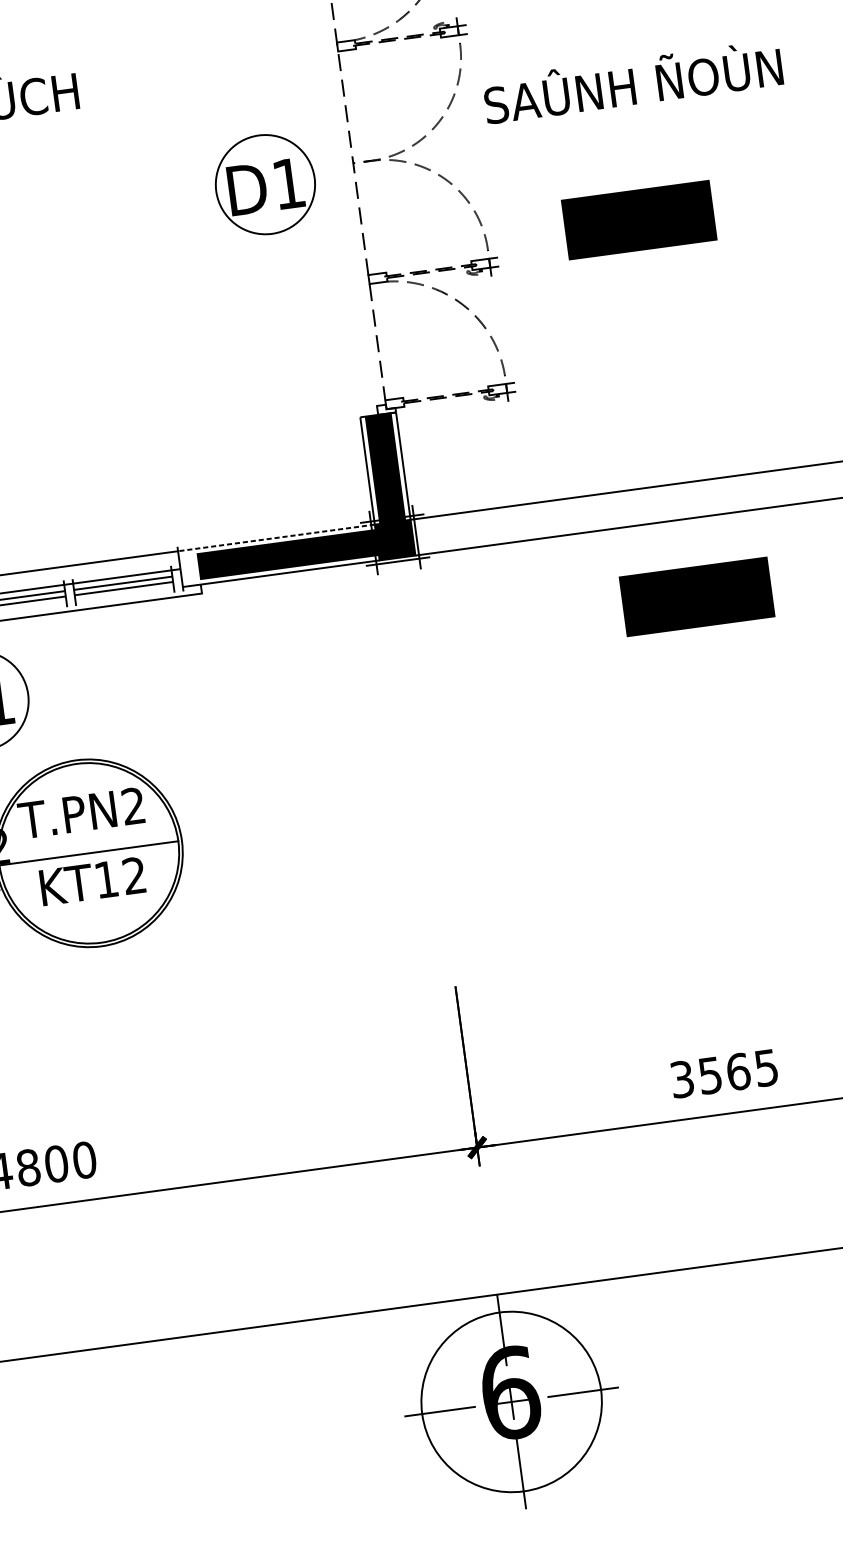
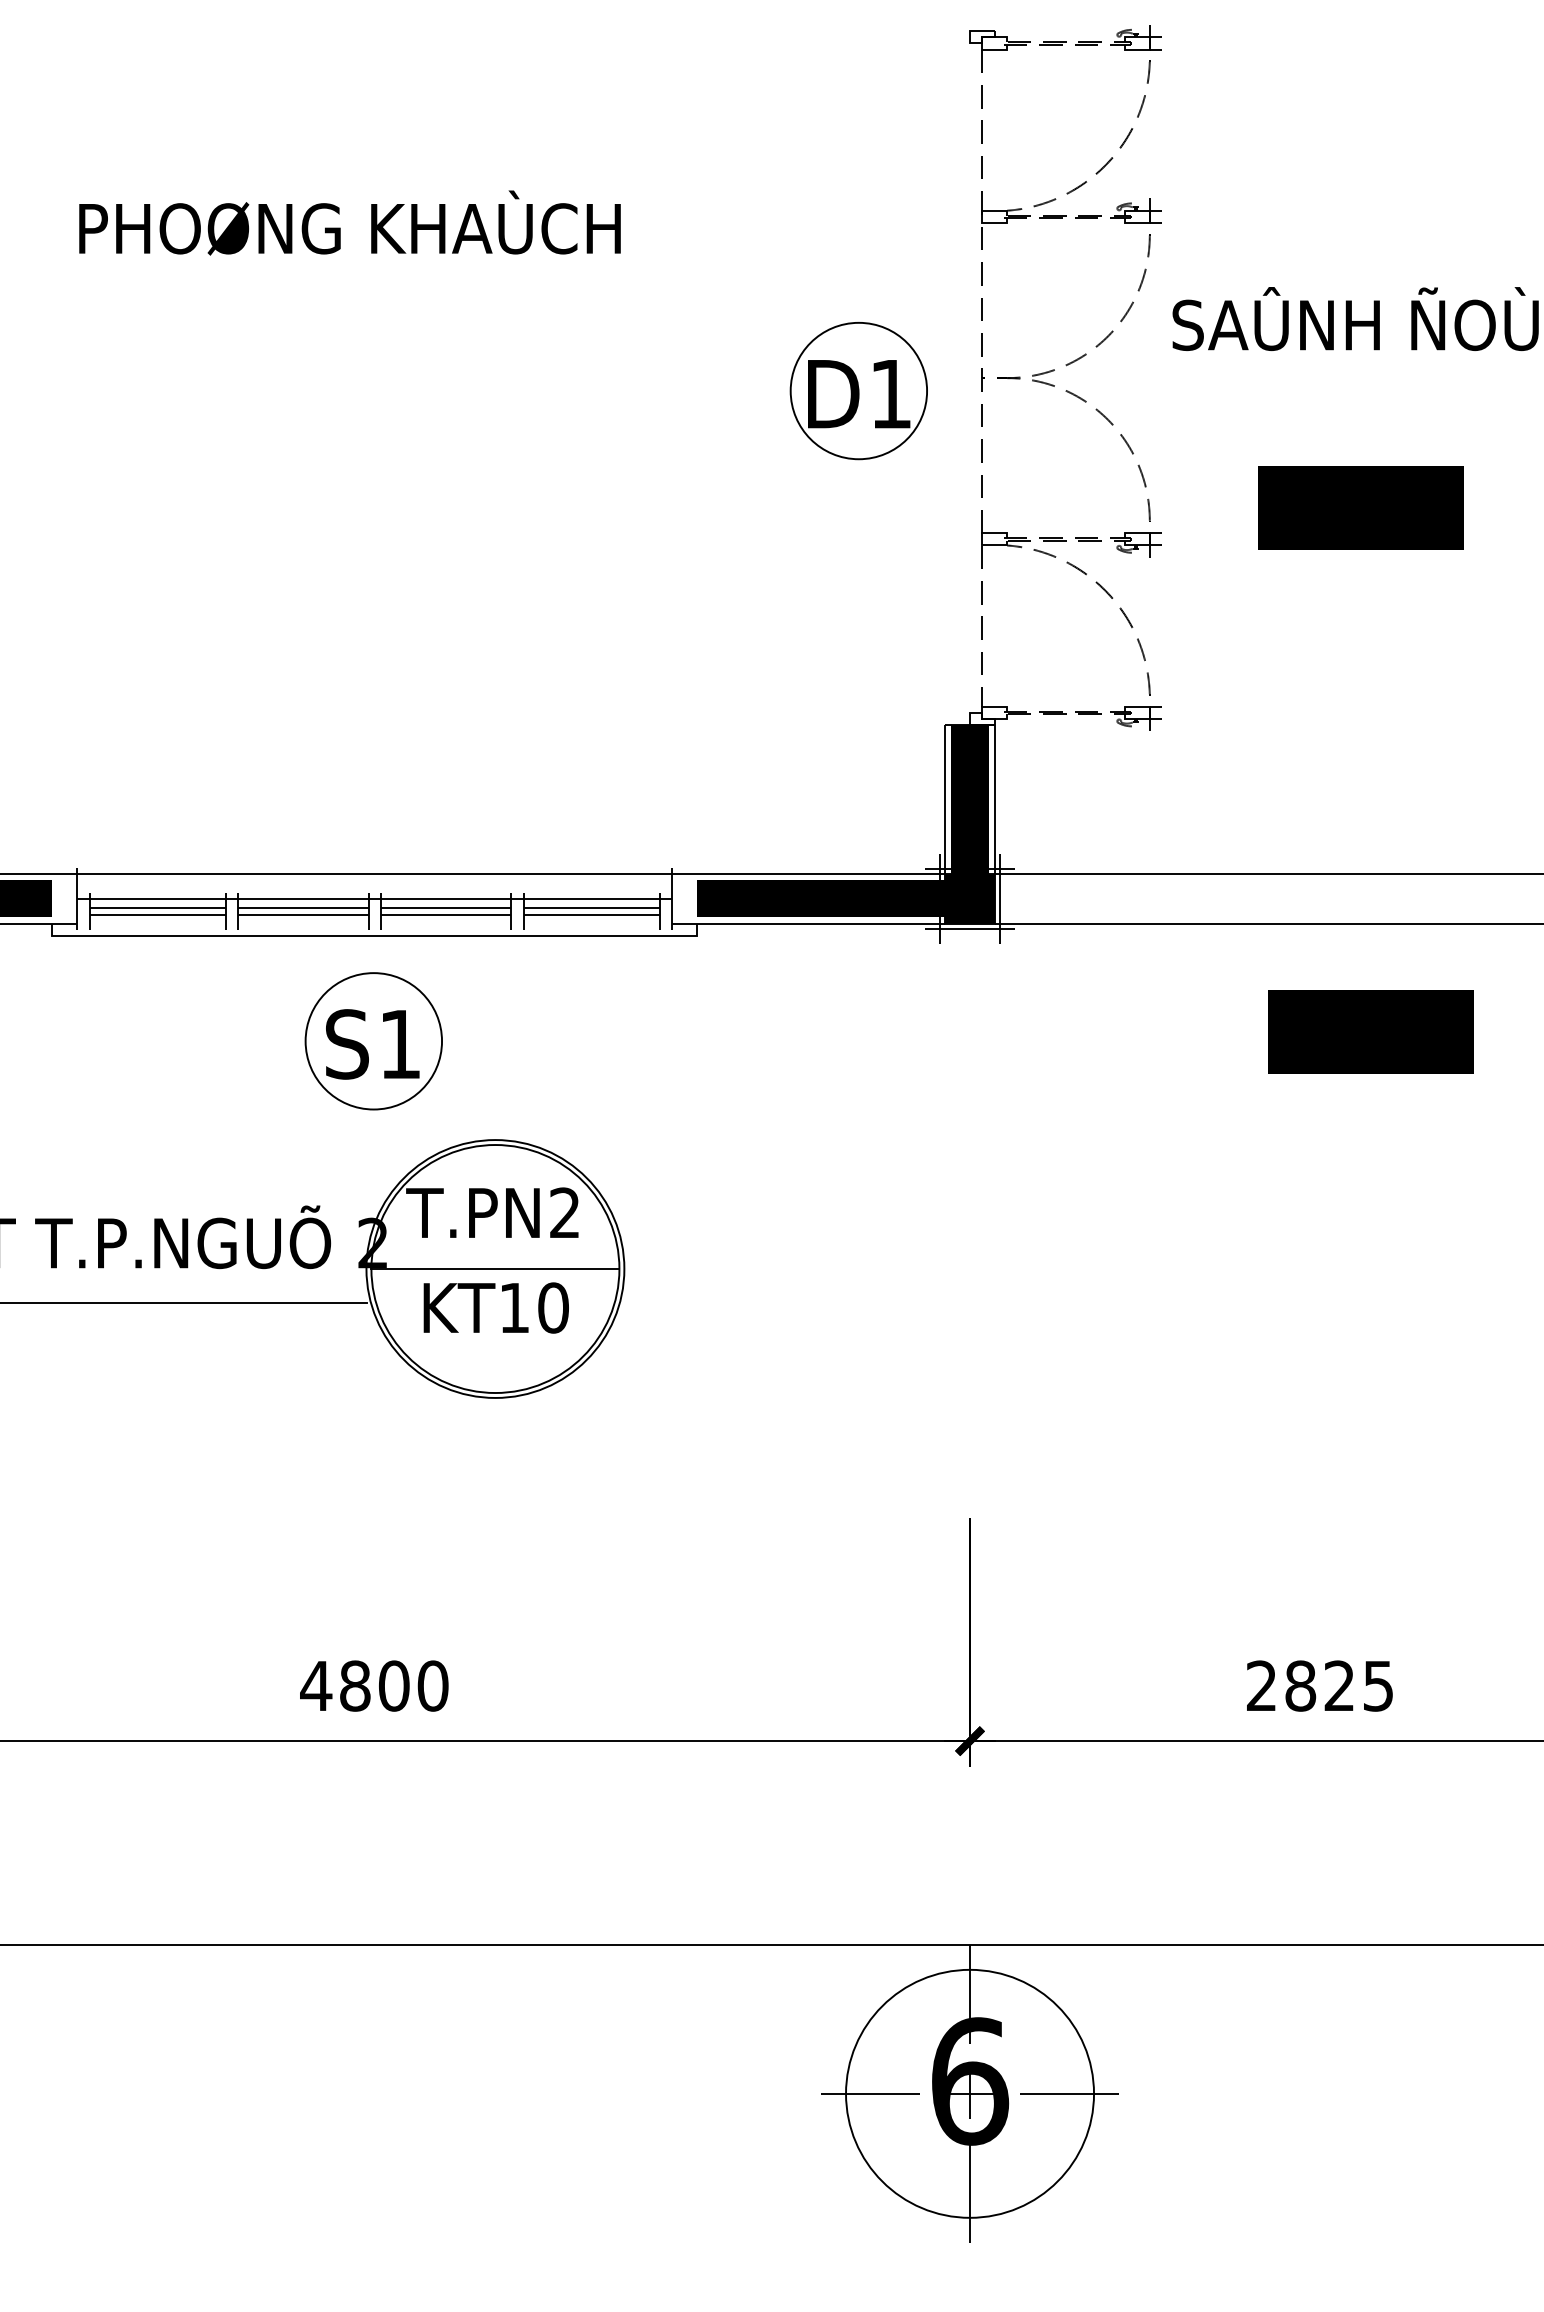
line: (276, 538) -> (808, 874), dashed -> solid
text: (134, 875) -> (553, 1307), KT12 -> KT10
text: (710, 1075) -> (1301, 1685), 3565 -> 2825

